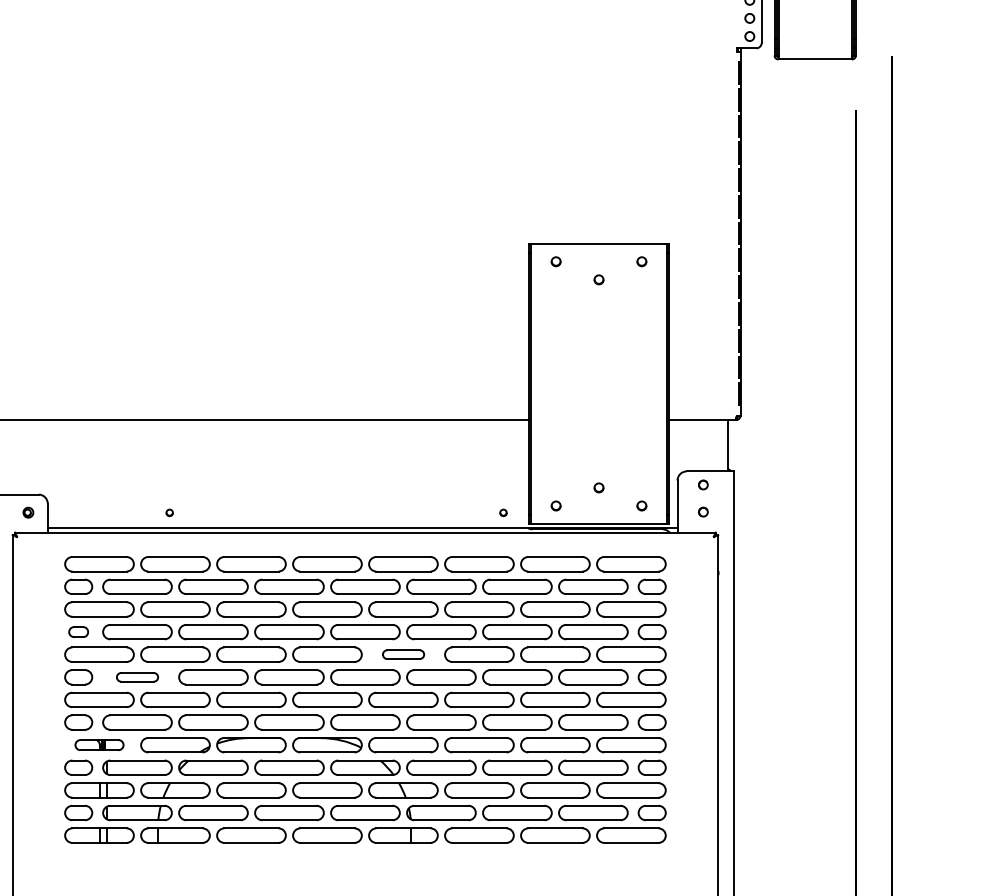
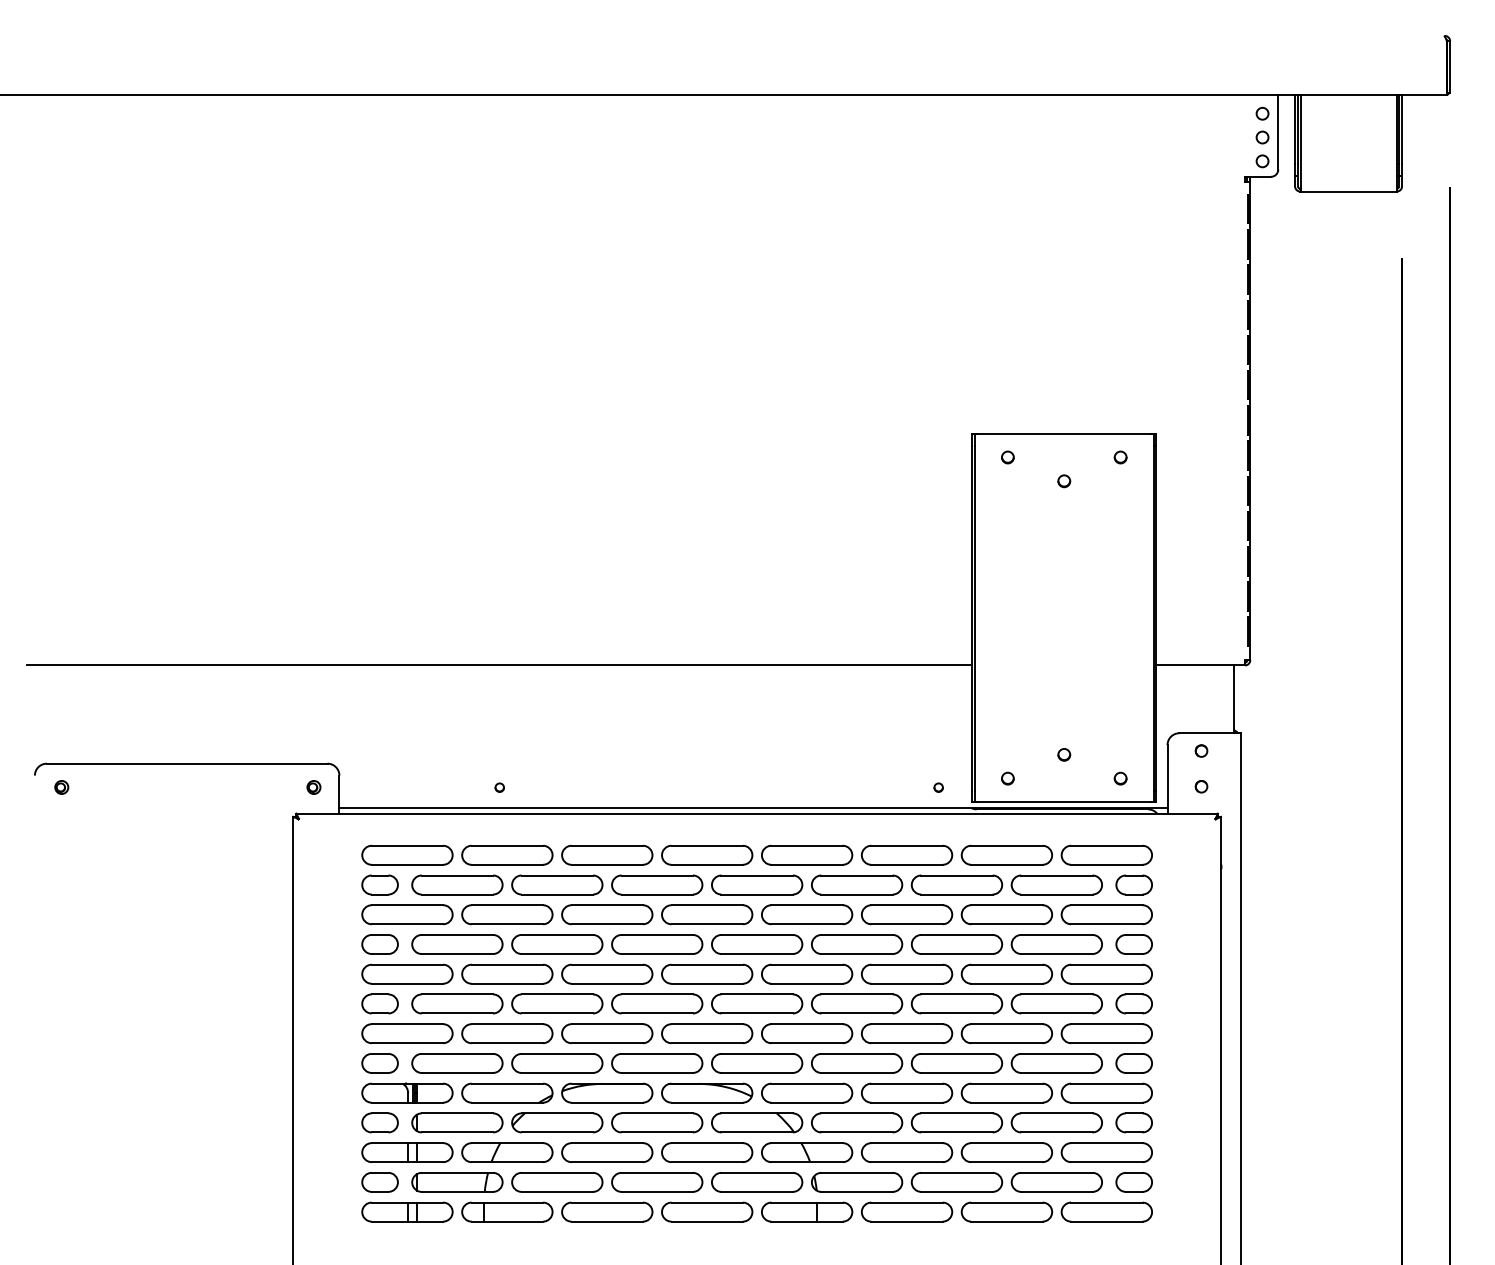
part: (78, 632) -> (379, 944), size x1.43
part: (403, 654) -> (807, 973), size x1.67
part: (137, 676) -> (457, 1003), size x1.67
part: (99, 744) -> (407, 1092), size x1.43

